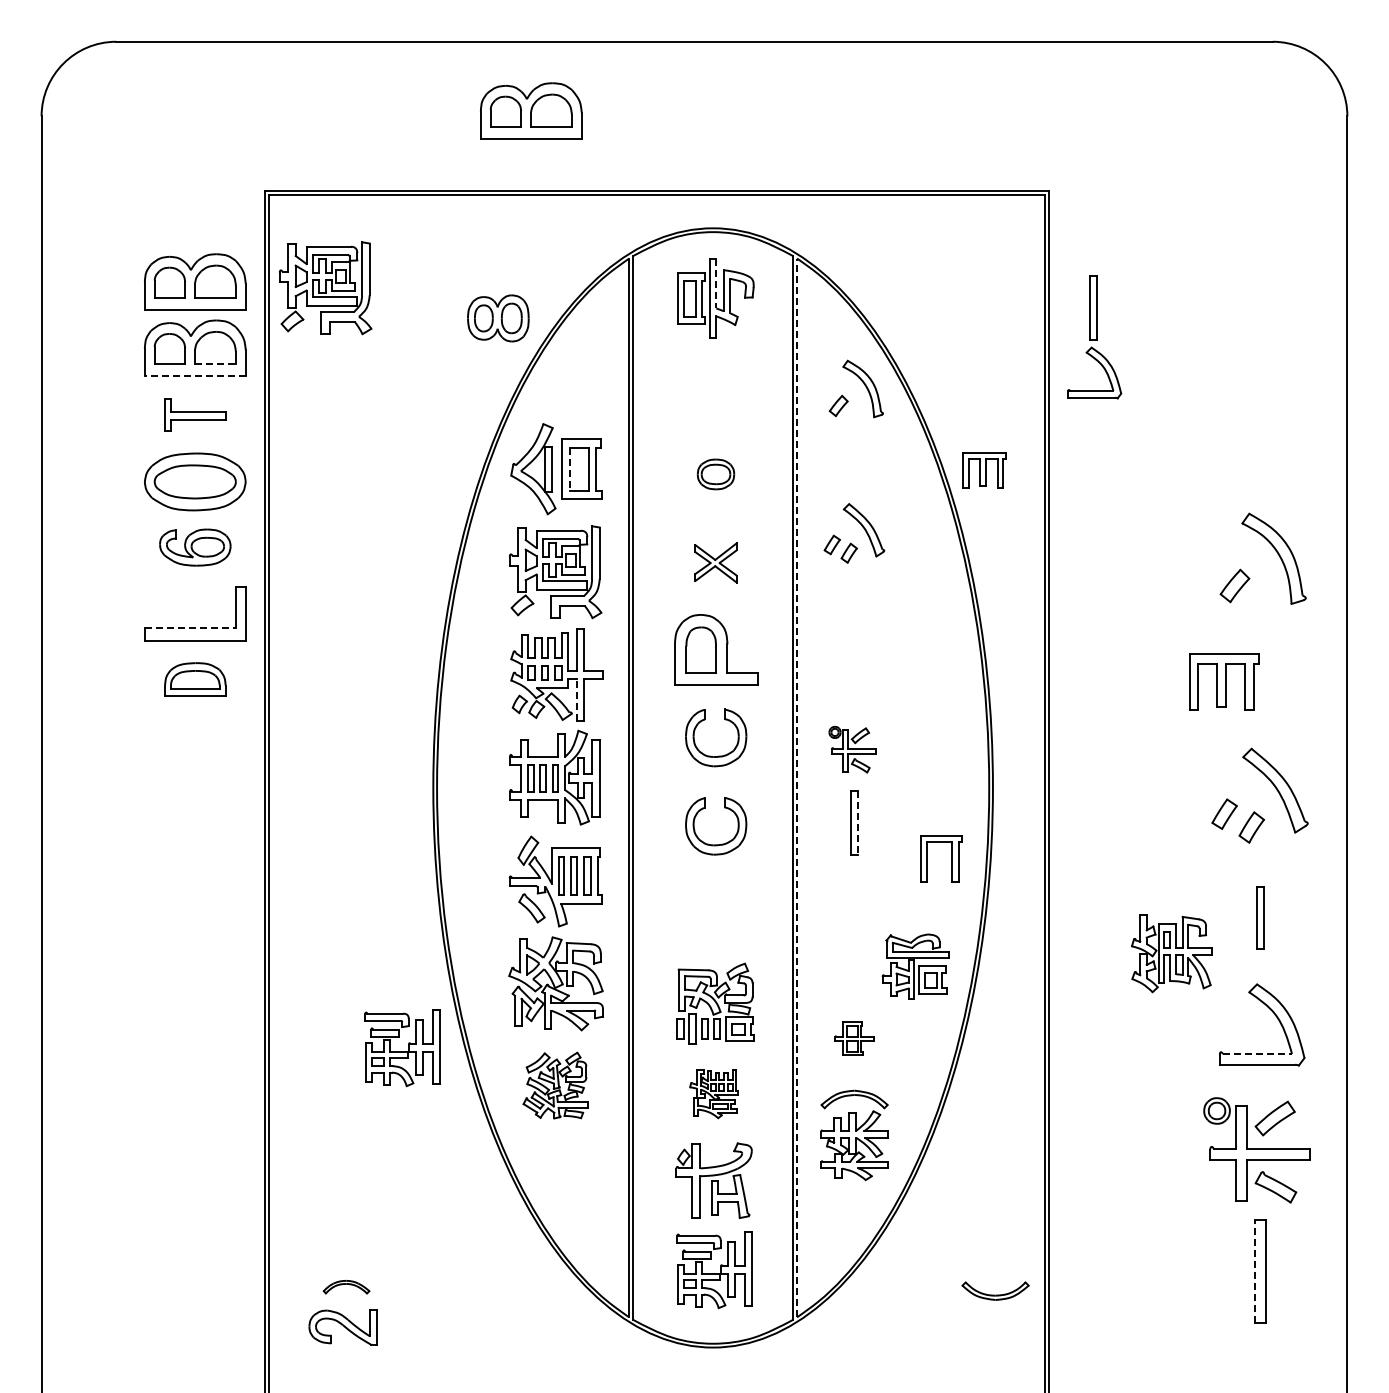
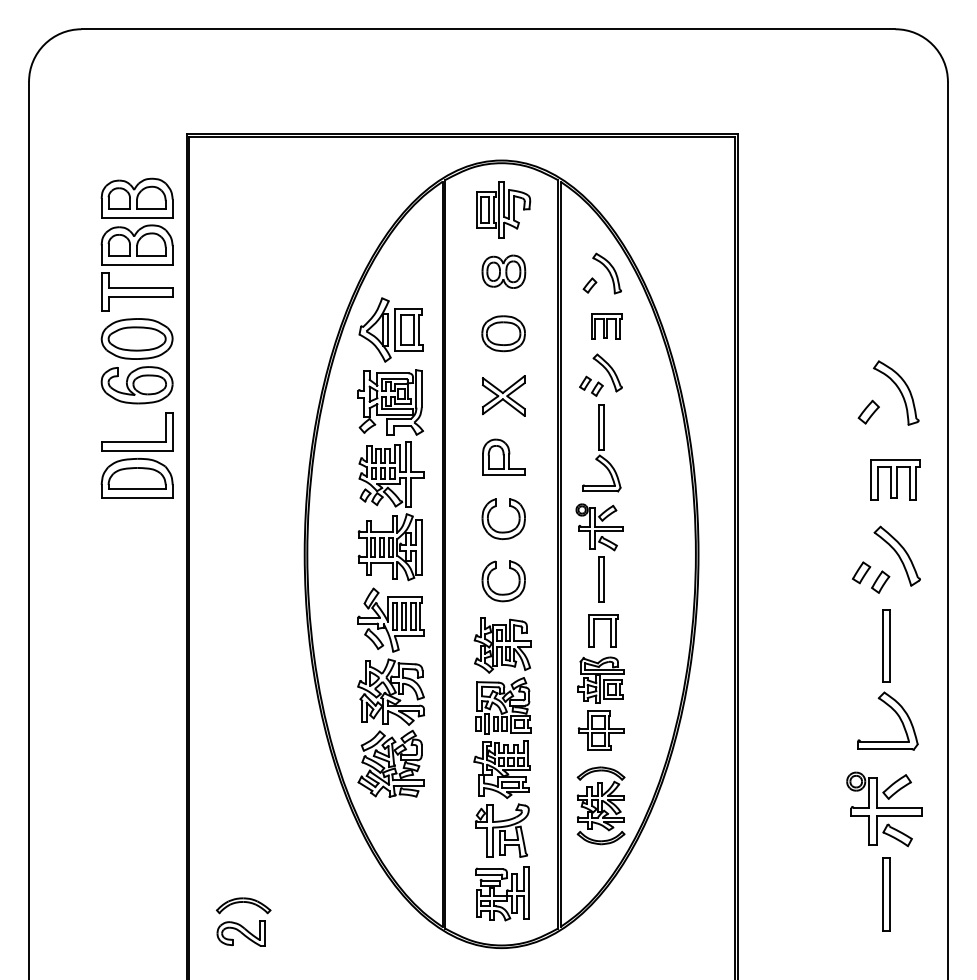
part: (531, 110) -> (373, 77), removed
line: (716, 283) -> (503, 199), dashed -> solid
part: (325, 288) -> (228, 202), removed
part: (498, 318) -> (503, 271), moved
part: (1094, 337) -> (601, 448), moved
line: (215, 363) -> (151, 255), dashed -> solid
line: (194, 376) -> (136, 264), dashed -> solid
part: (195, 415) -> (137, 292), size x1.67
line: (569, 469) -> (400, 330), dashed -> solid
part: (984, 470) -> (606, 326), moved
part: (715, 474) -> (503, 333), size x1.67
part: (195, 547) -> (137, 385), size x1.43
part: (715, 562) -> (503, 395), size x1.43
line: (190, 628) -> (133, 442), dashed -> solid
part: (715, 649) -> (503, 456), size x0.71
part: (195, 679) -> (137, 478), size x1.67
part: (1224, 681) -> (895, 479), moved
line: (576, 700) -> (405, 492), dashed -> solid
part: (852, 749) -> (599, 527), size x1.43
line: (797, 787) -> (560, 554), dashed -> solid
line: (857, 823) -> (603, 579), dashed -> solid
part: (951, 858) -> (610, 630), moved
part: (1260, 917) -> (886, 645), size x1.67
part: (1171, 953) -> (502, 645), moved
part: (915, 966) -> (601, 679), moved
part: (854, 1038) -> (601, 730), size x1.67
part: (402, 1048) -> (283, 737), removed
line: (1257, 1053) -> (884, 741), dashed -> solid
part: (555, 1085) -> (390, 763), size x1.43
part: (713, 1093) -> (501, 769), size x1.67
line: (1254, 1270) -> (882, 893), dashed -> solid
part: (346, 1286) -> (243, 905), size x1.67
part: (995, 1290) -> (601, 837), moved

